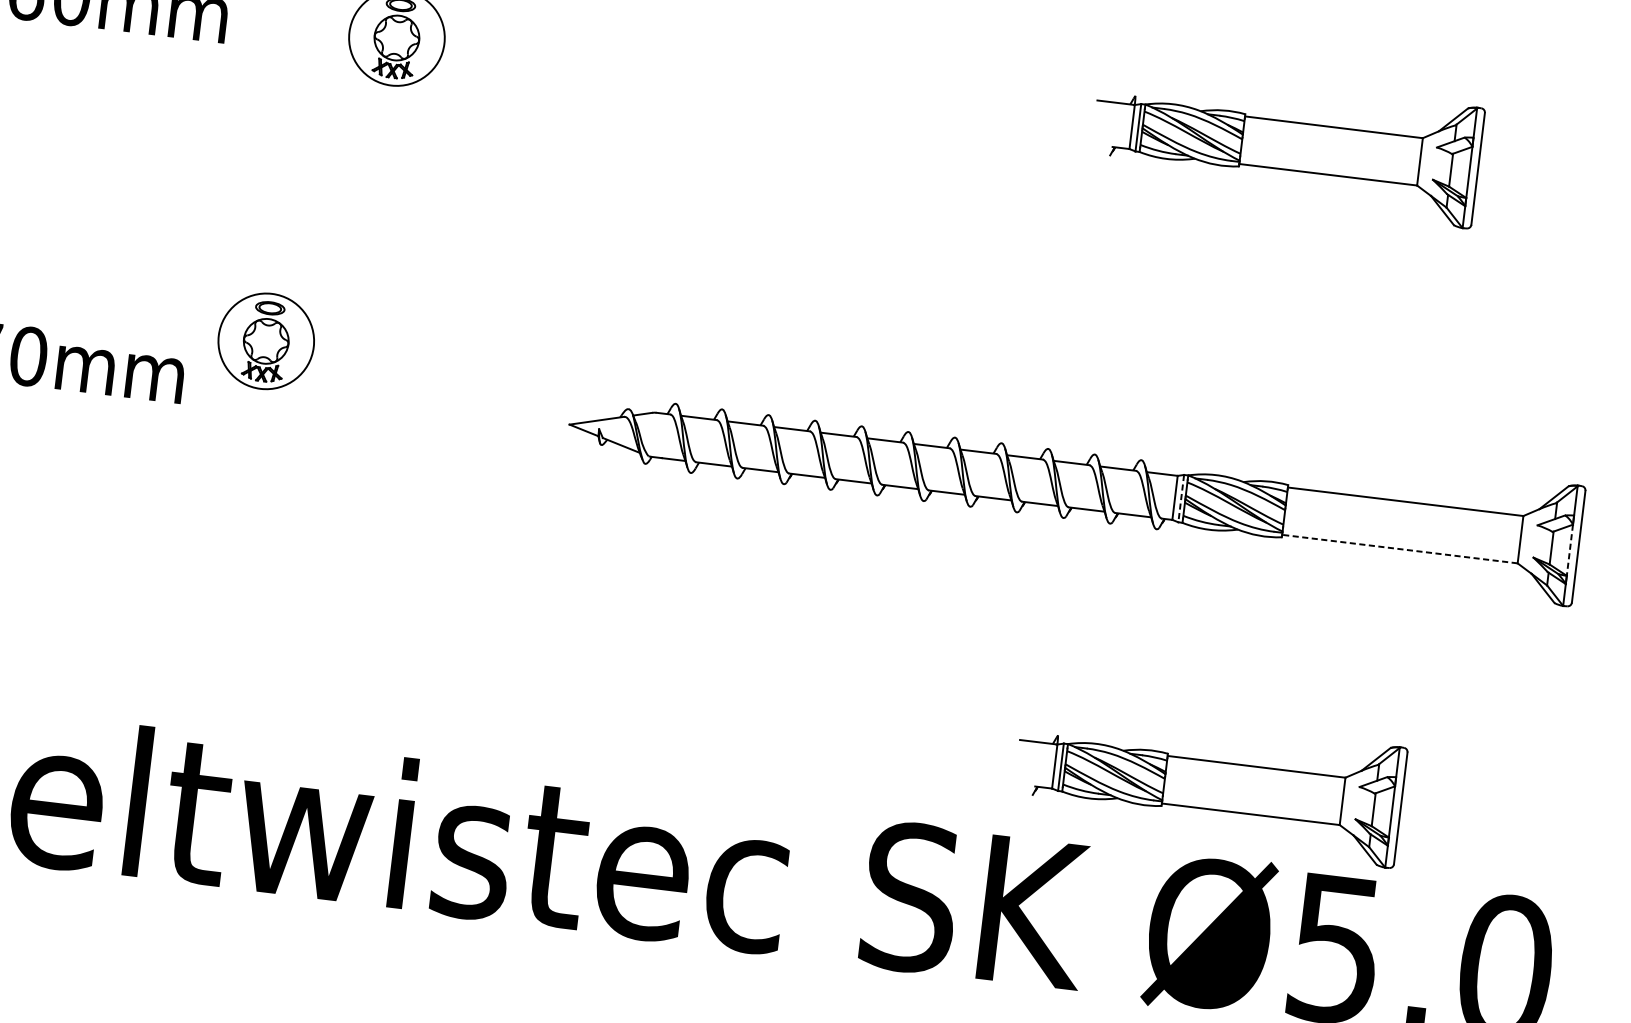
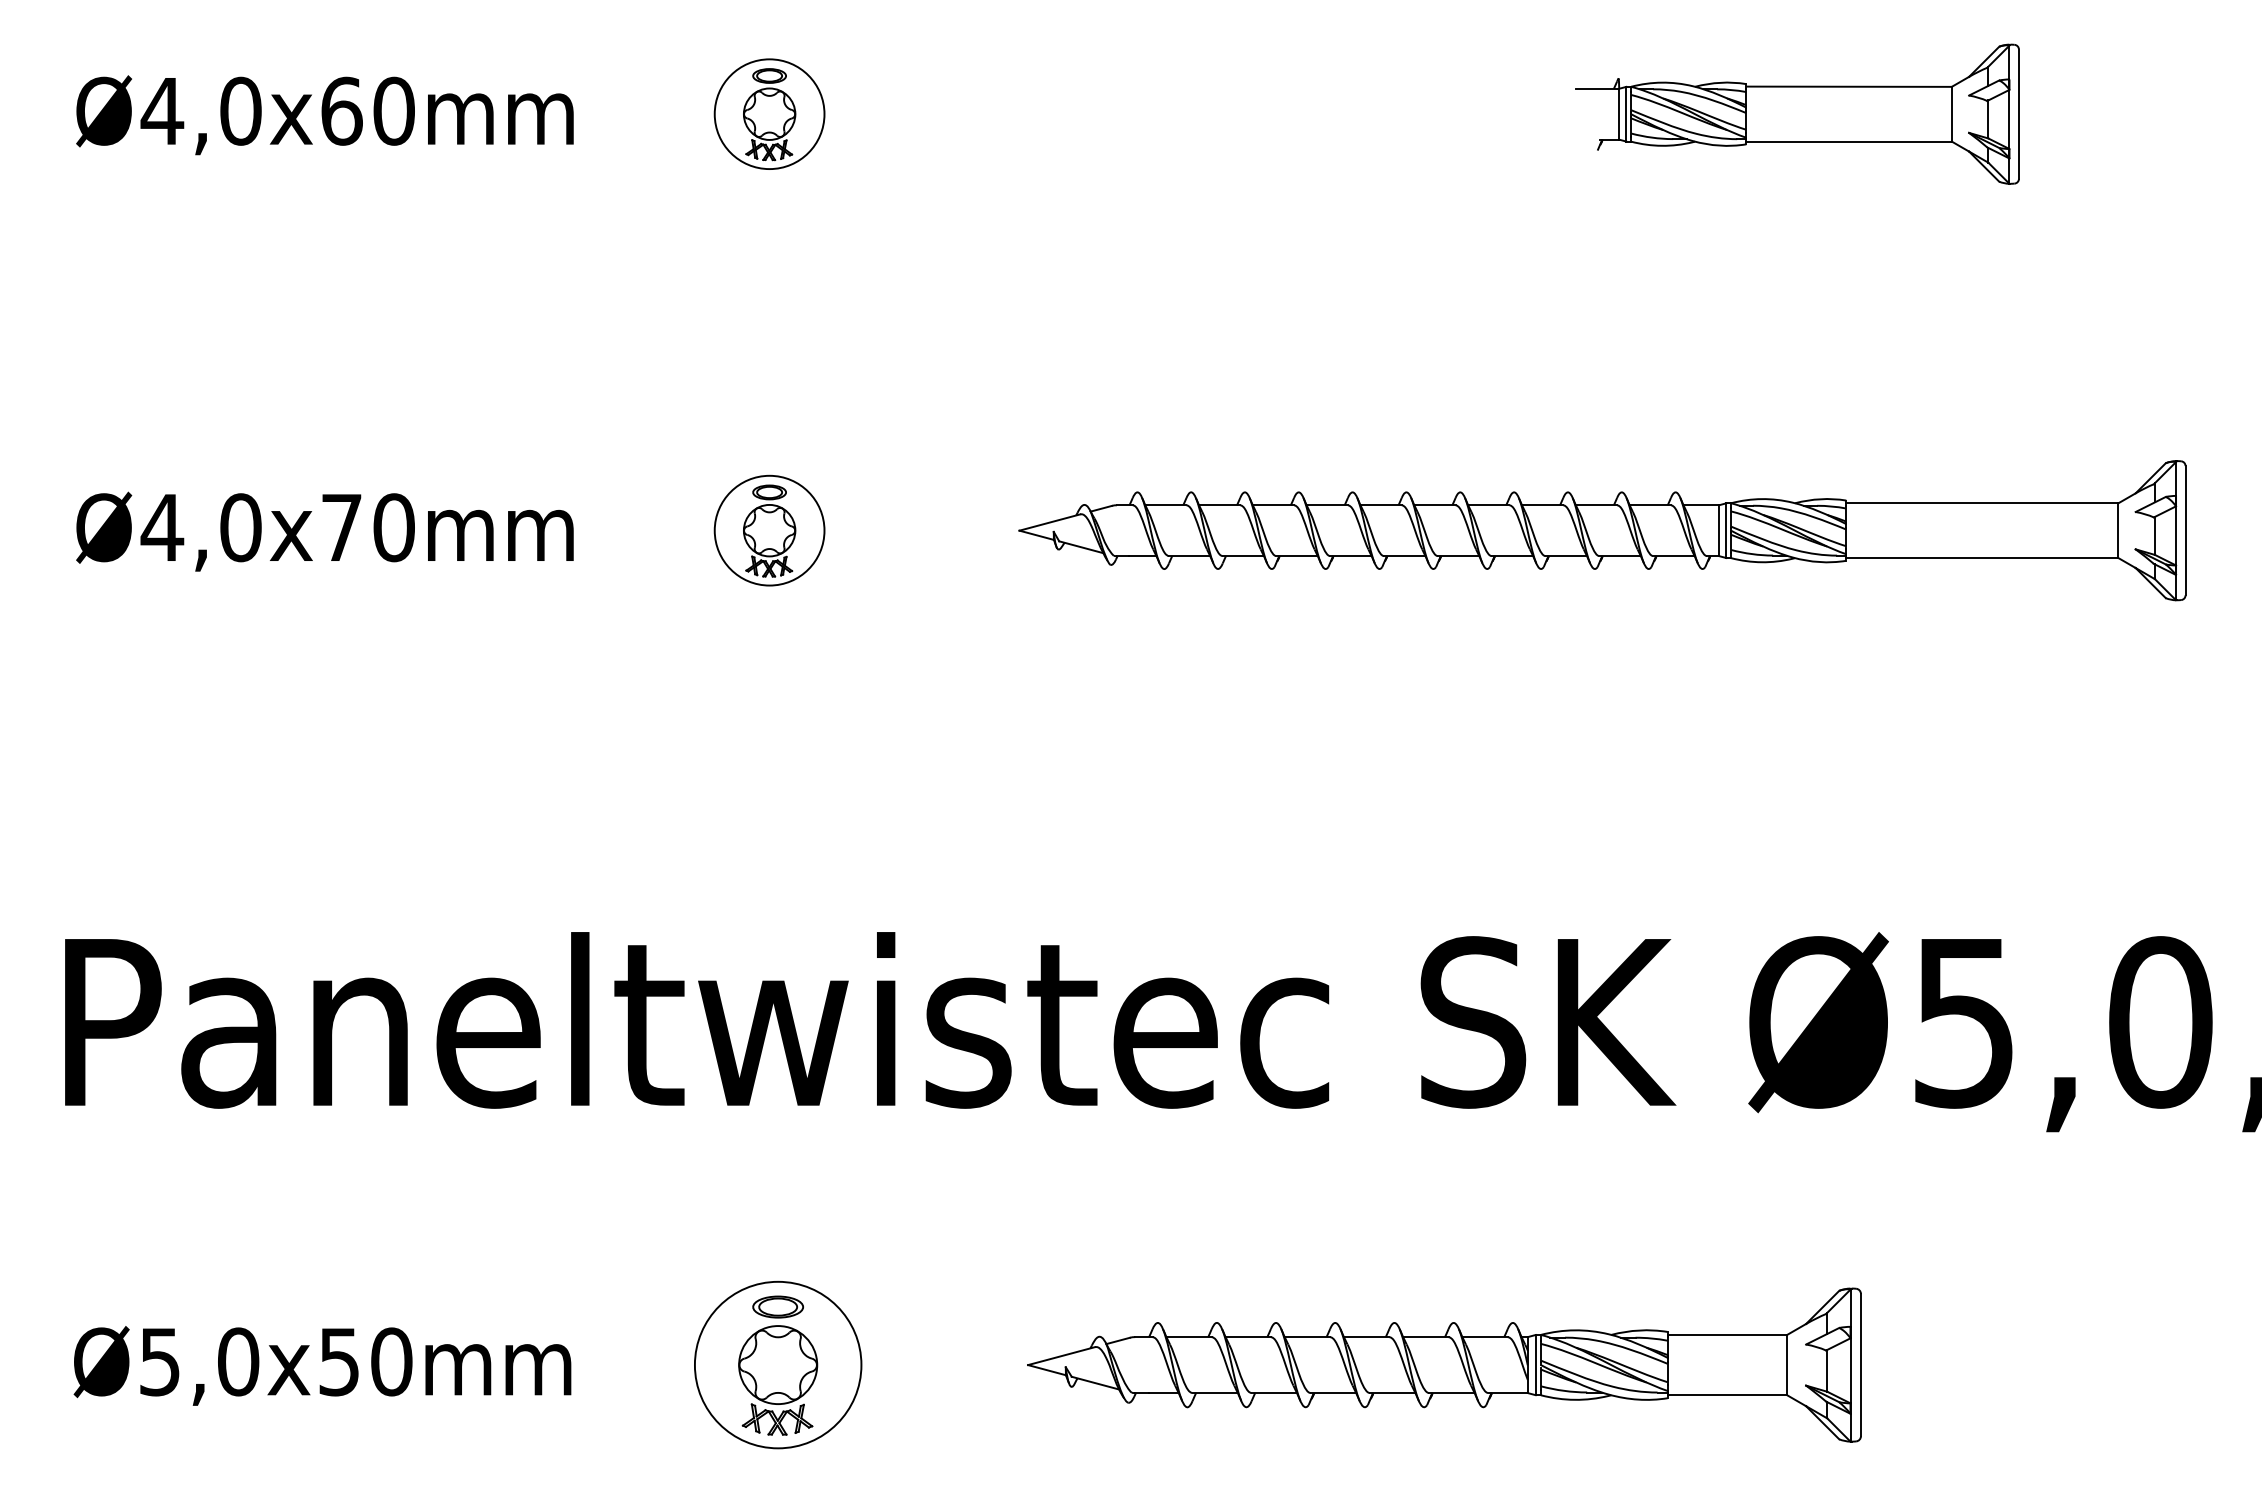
part: (266, 341) -> (769, 530), moved
line: (1181, 499) -> (1726, 531), dashed -> solid
line: (1399, 549) -> (1981, 558), dashed -> solid
line: (1570, 549) -> (2176, 535), dashed -> solid
part: (1209, 784) -> (1797, 852), removed

